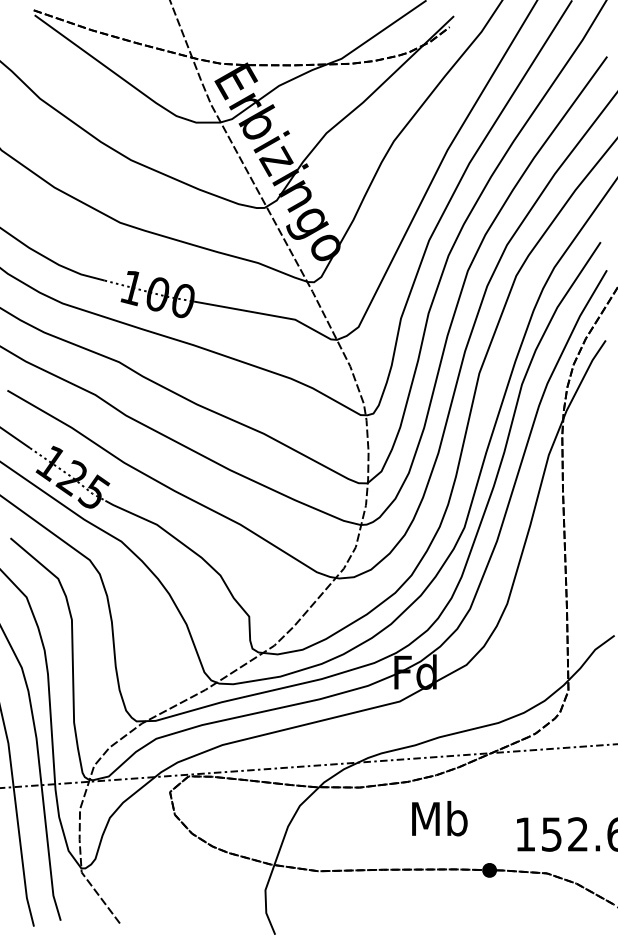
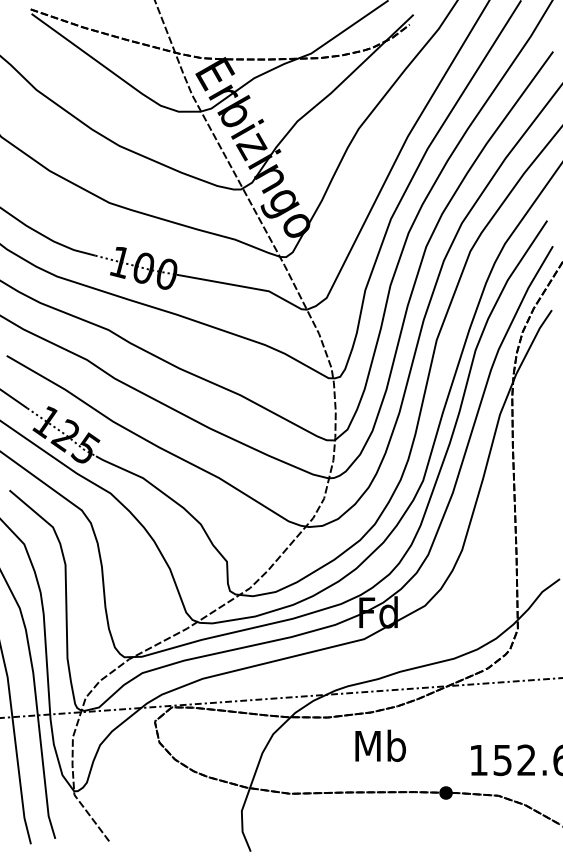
text: (439, 818) -> (380, 745), moved

